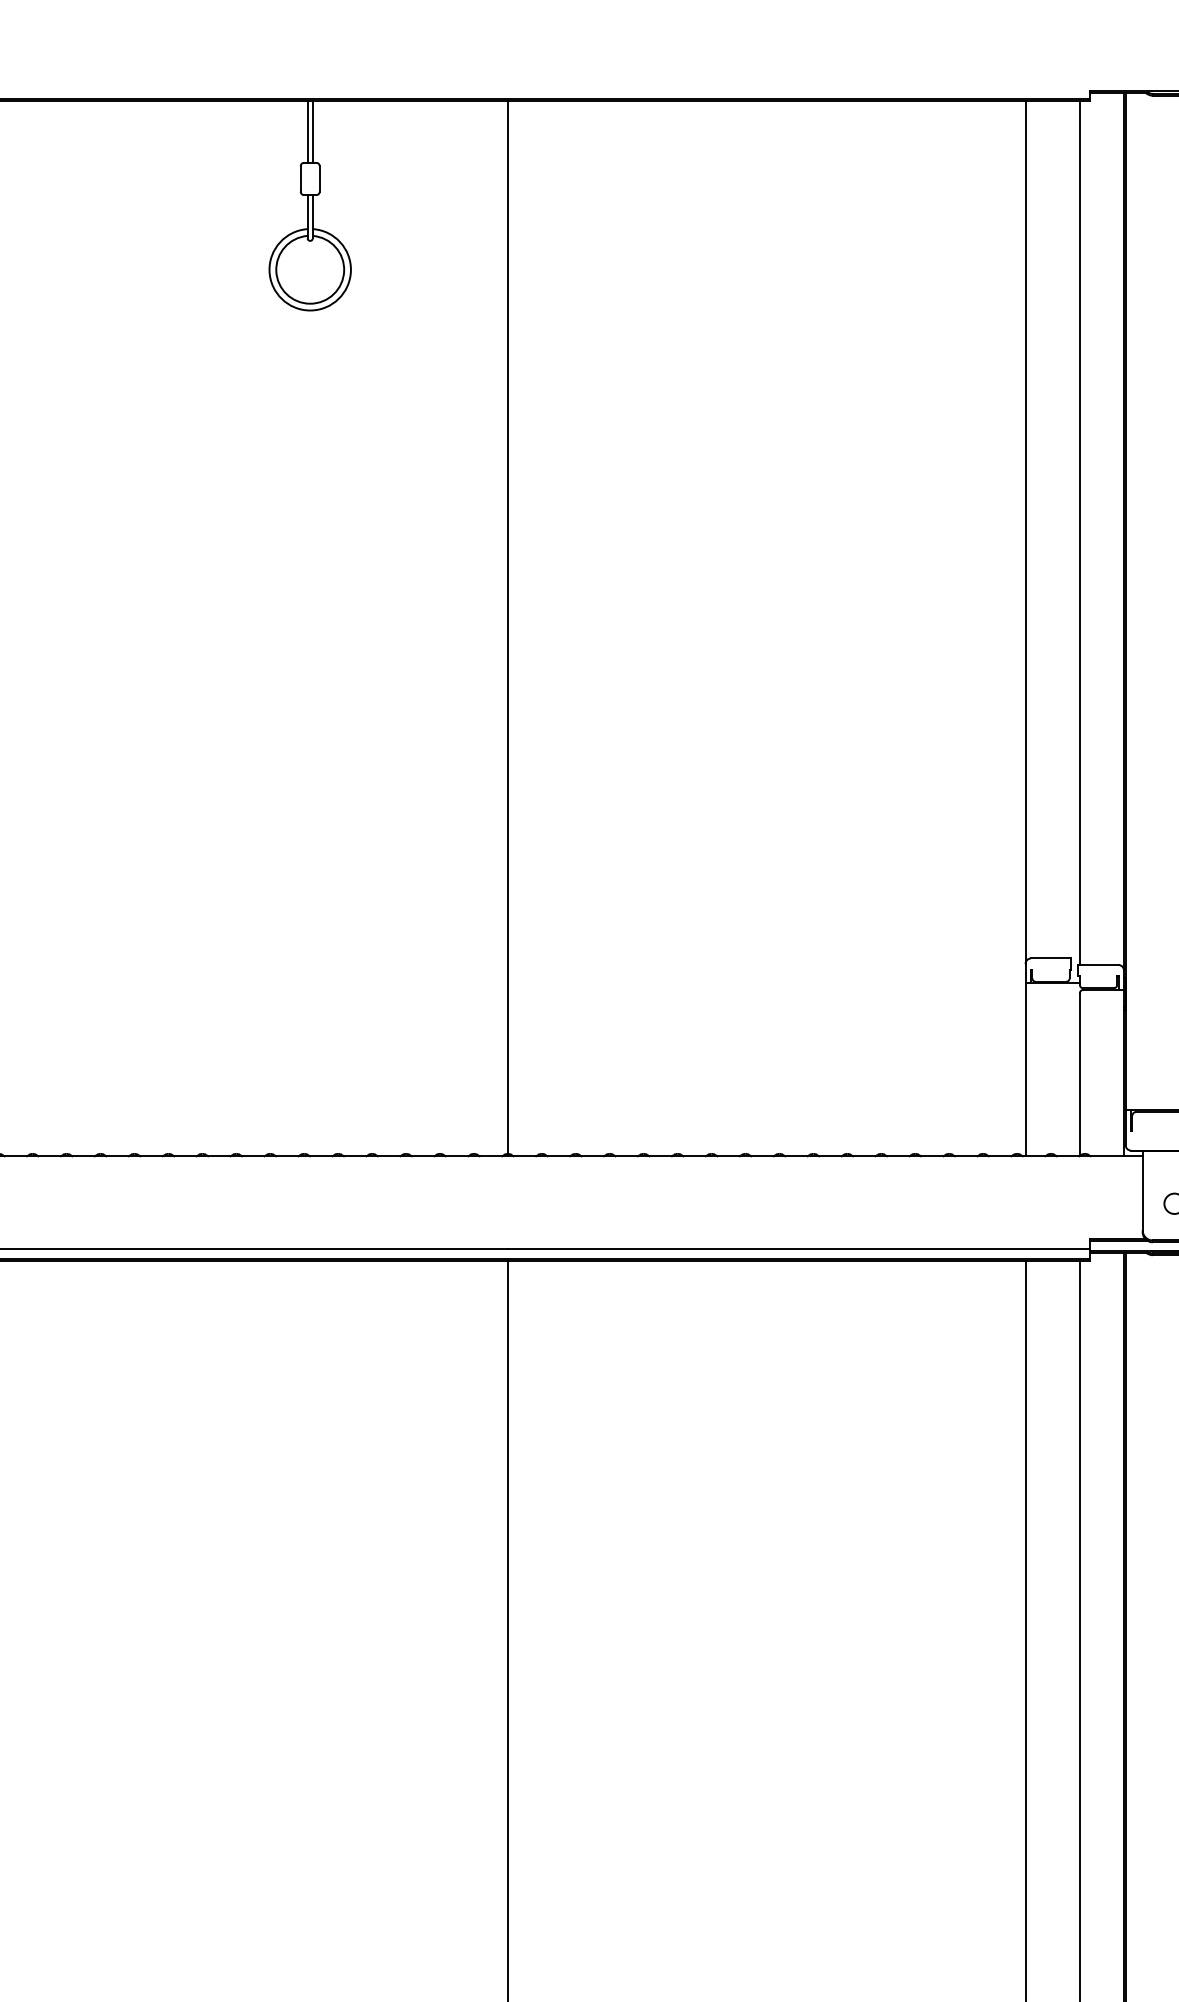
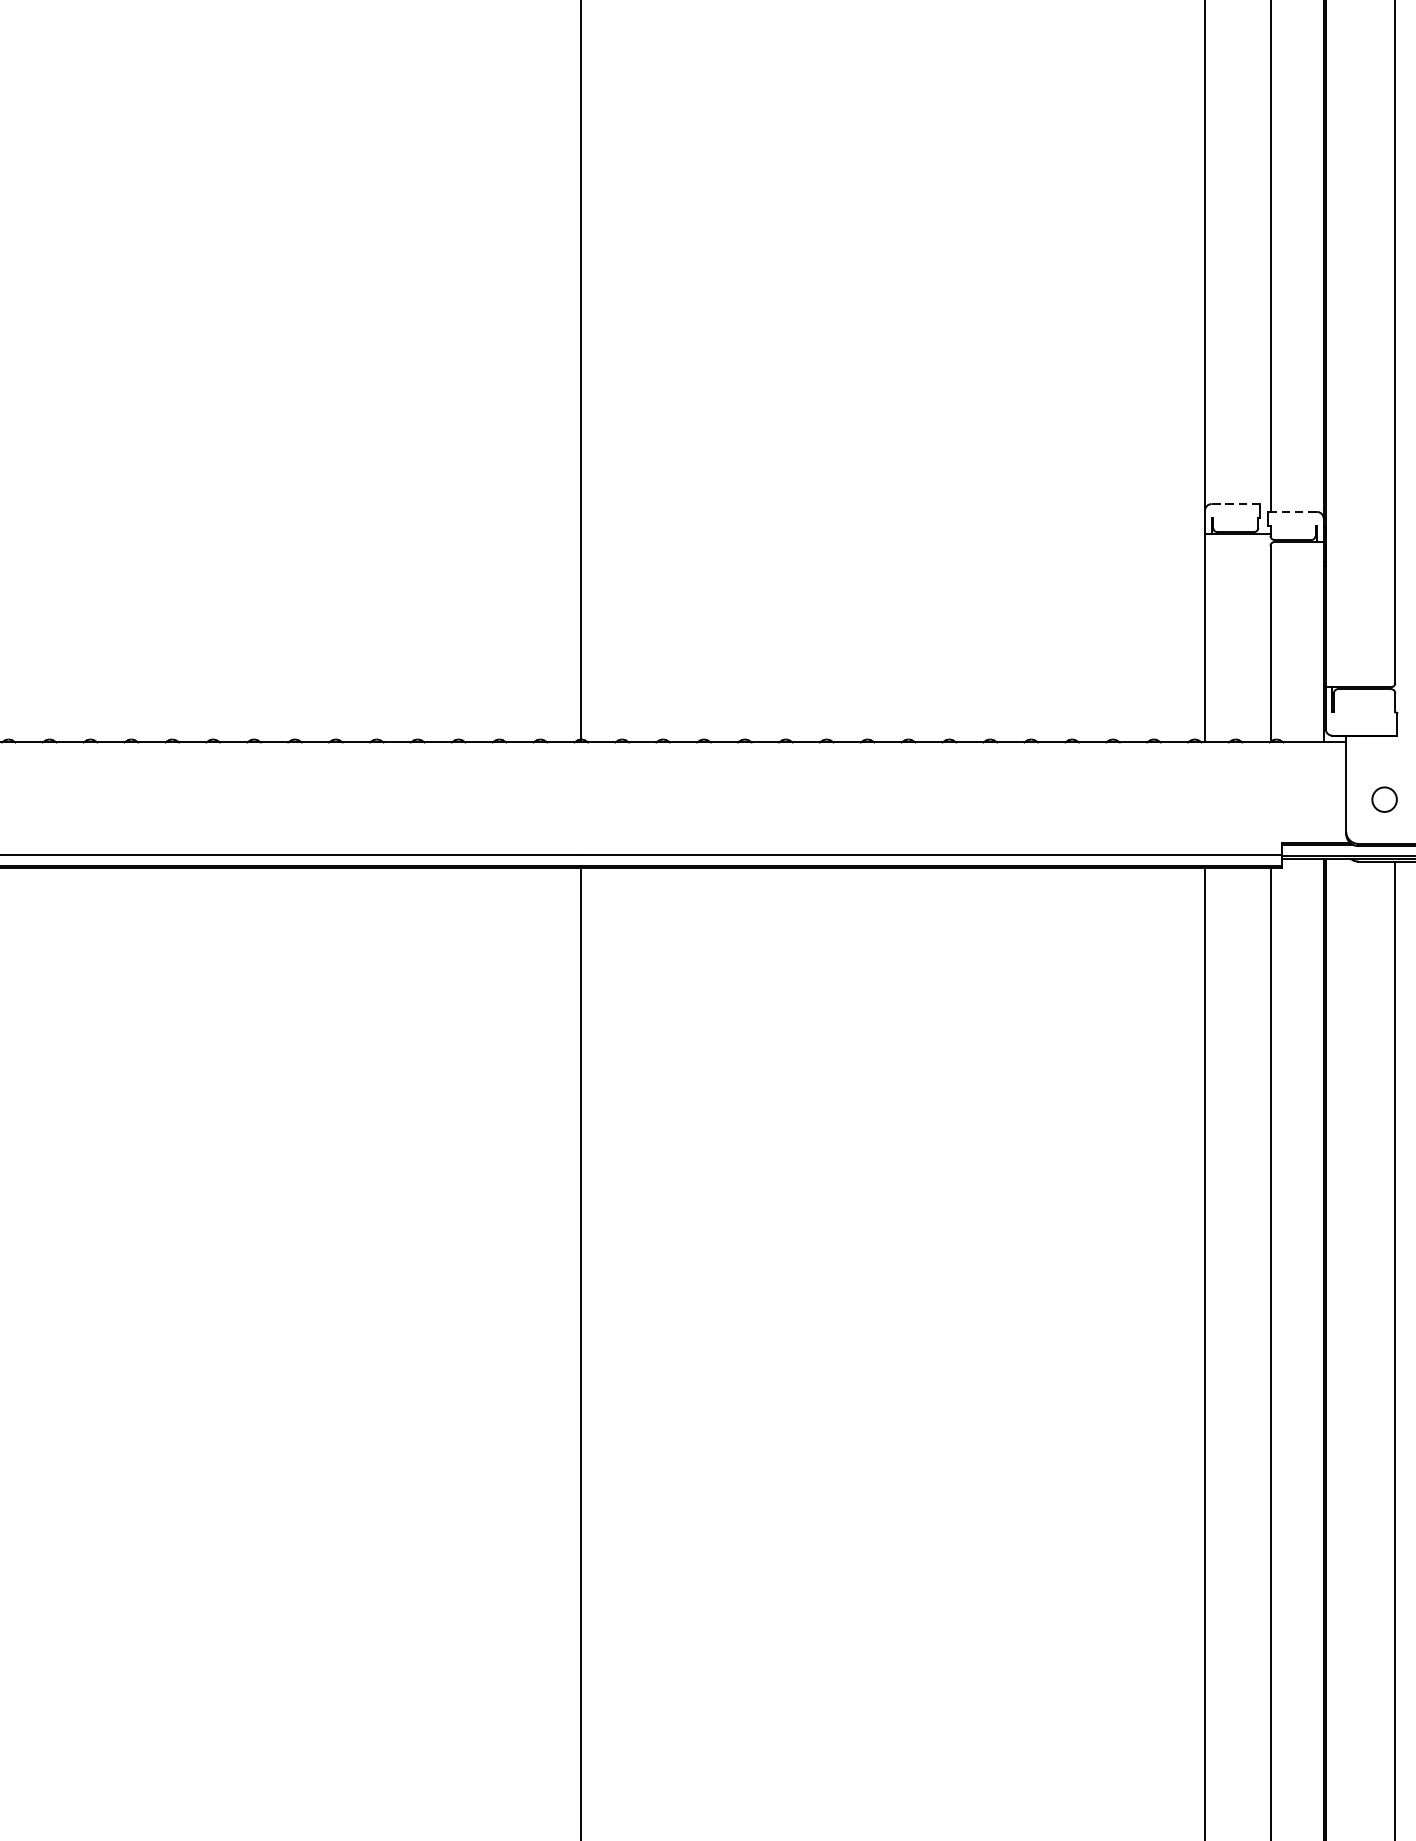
line: (1050, 958) -> (1235, 504), solid -> dashed
line: (1098, 965) -> (1292, 512), solid -> dashed

